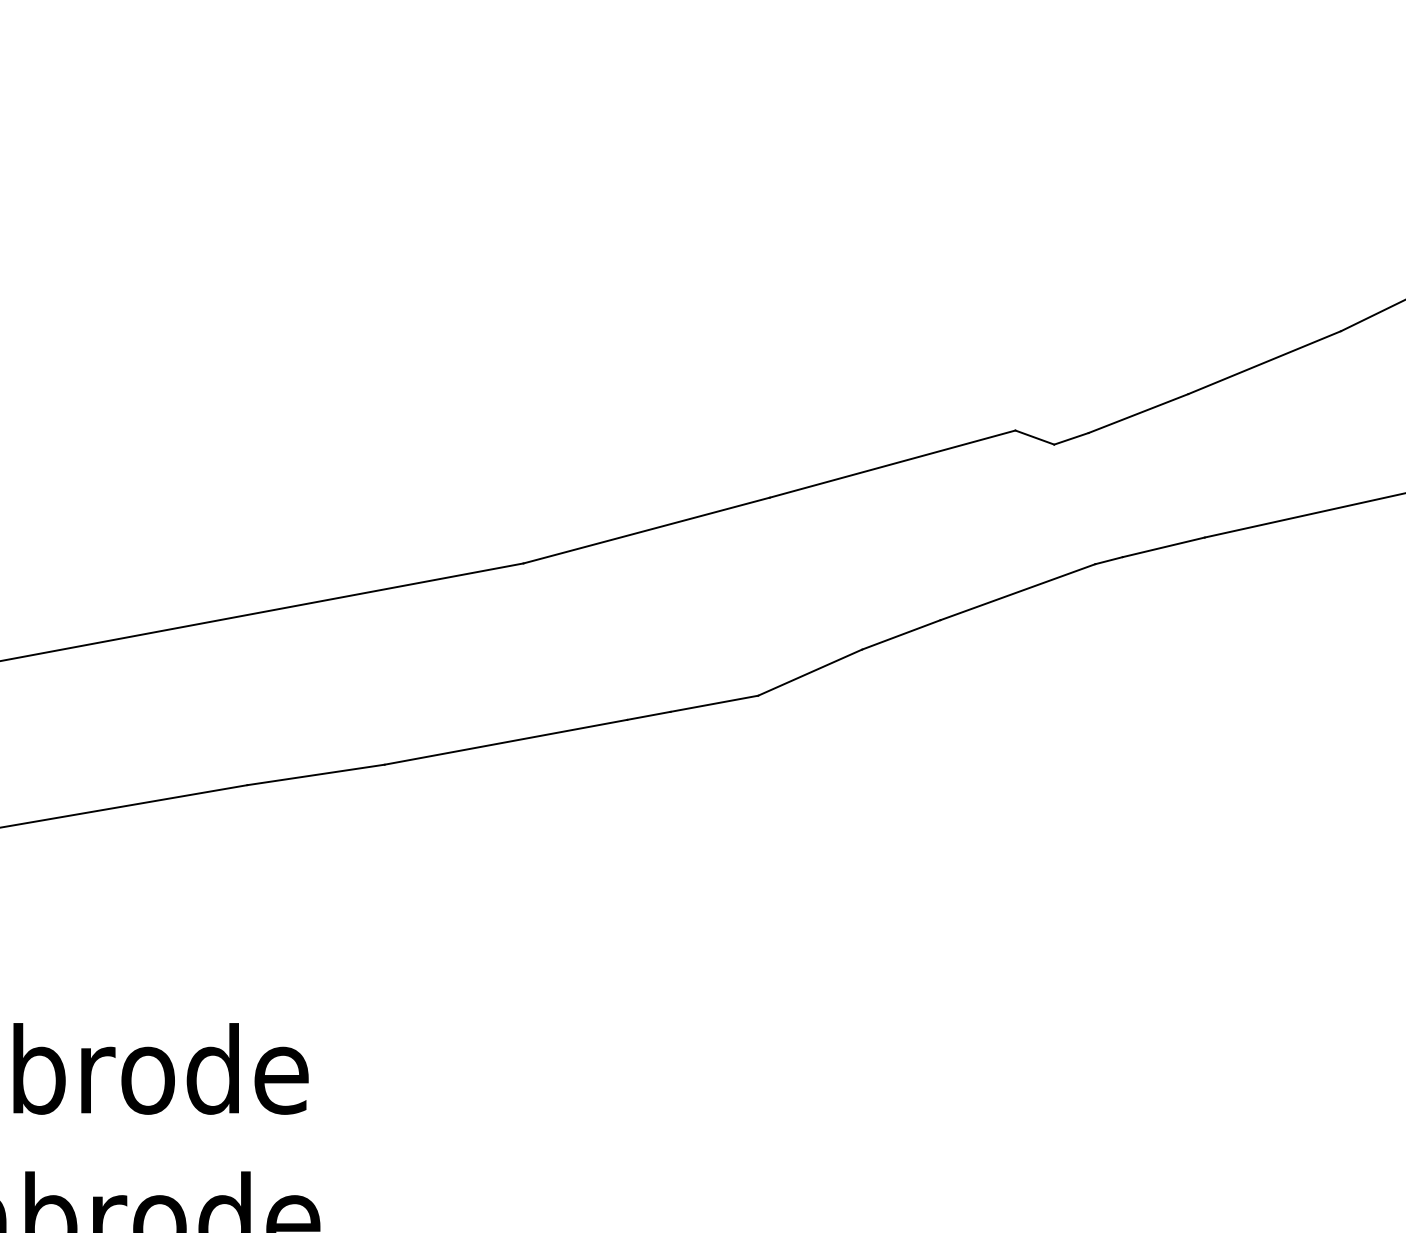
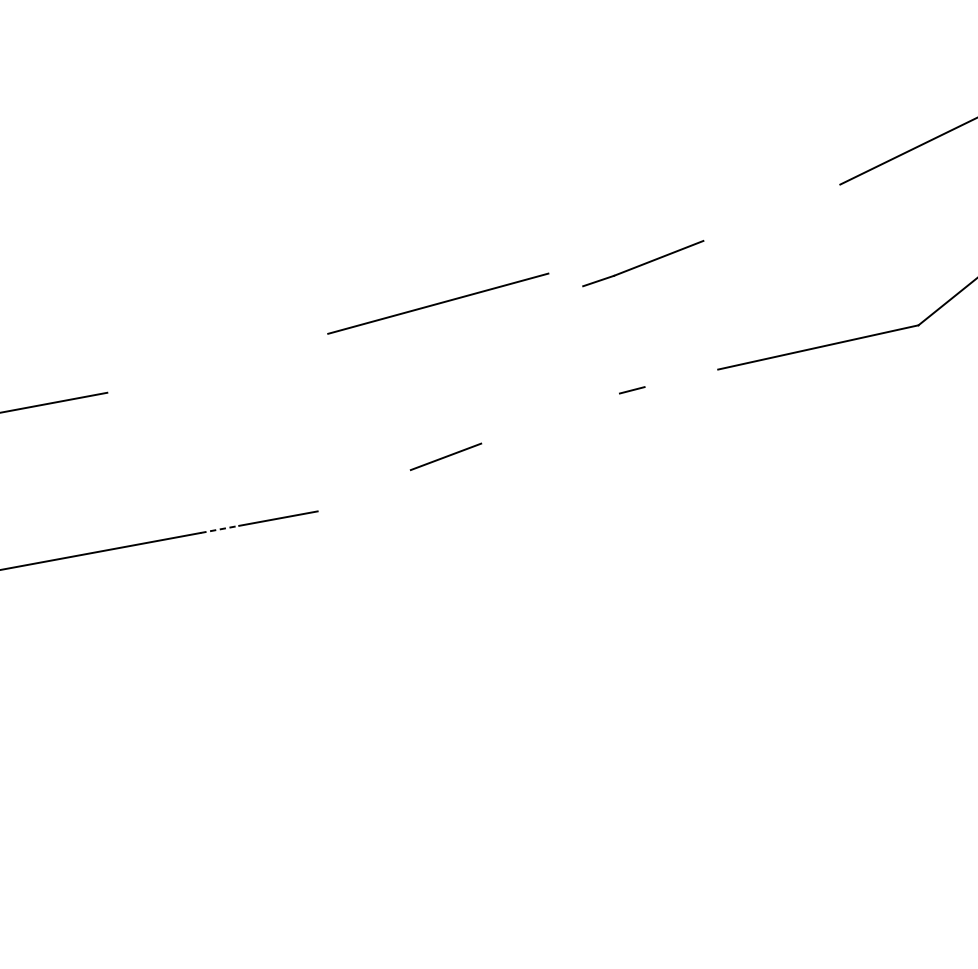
line: (1264, 362) -> (771, 212), removed
line: (1034, 437) -> (565, 279), removed
line: (646, 530) -> (217, 363), removed
line: (1163, 547) -> (681, 378), removed
line: (1017, 592) -> (550, 418), removed
line: (810, 672) -> (364, 490), removed
line: (649, 715) -> (220, 529), solid -> dashed

